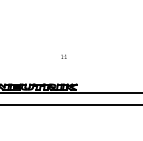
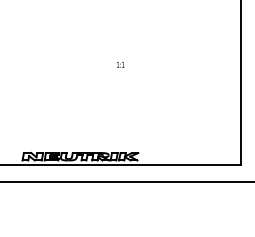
text: (63, 56) -> (120, 64), moved

